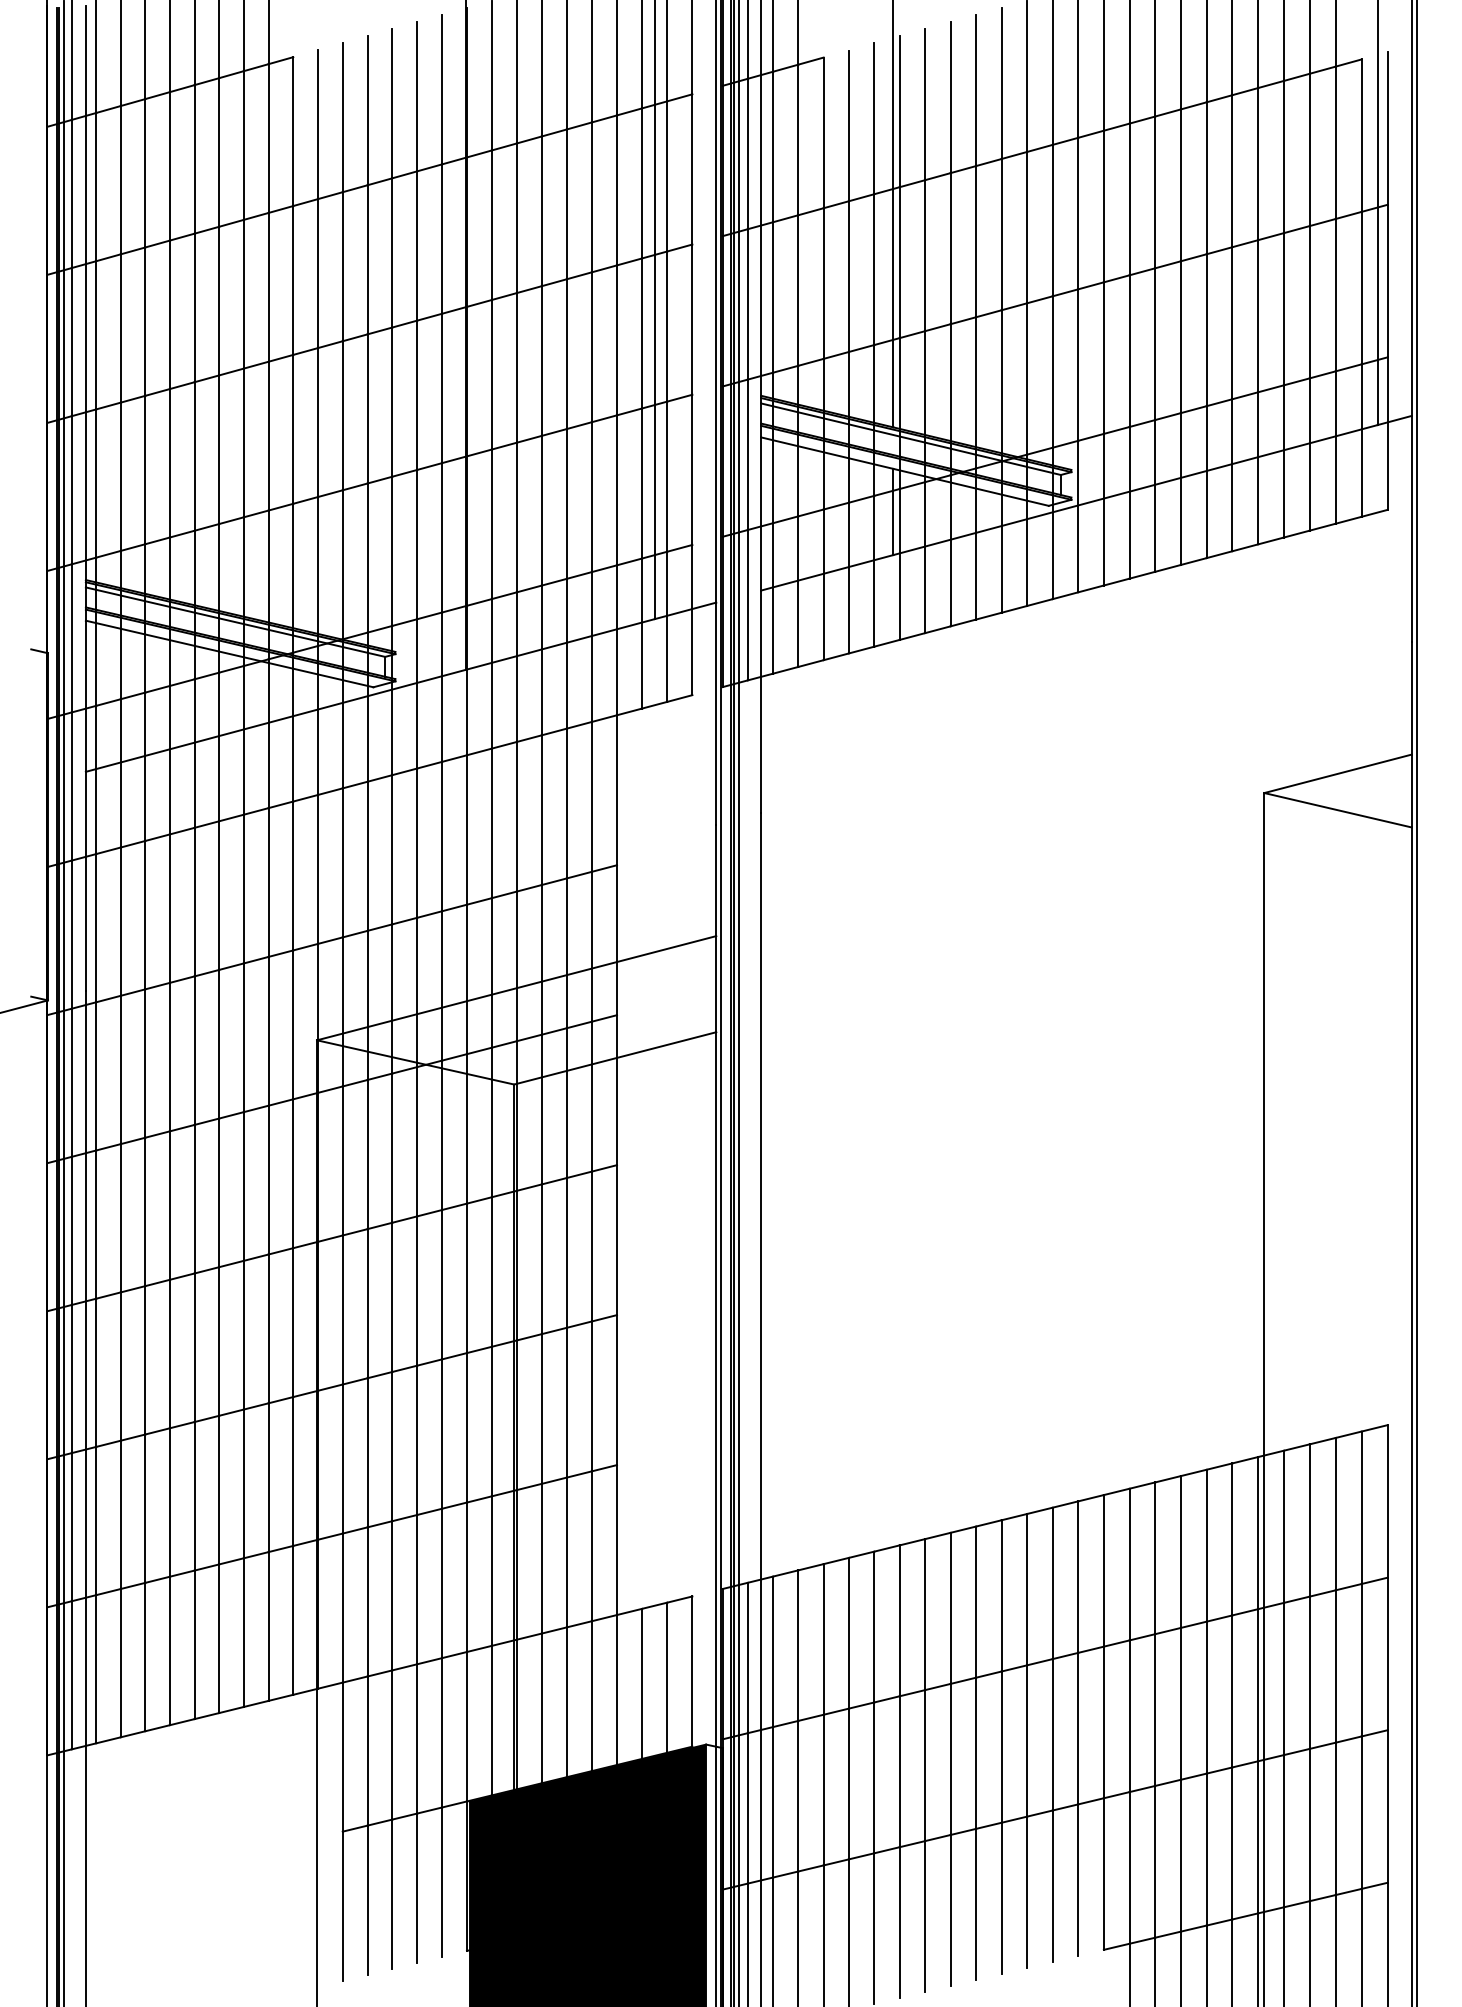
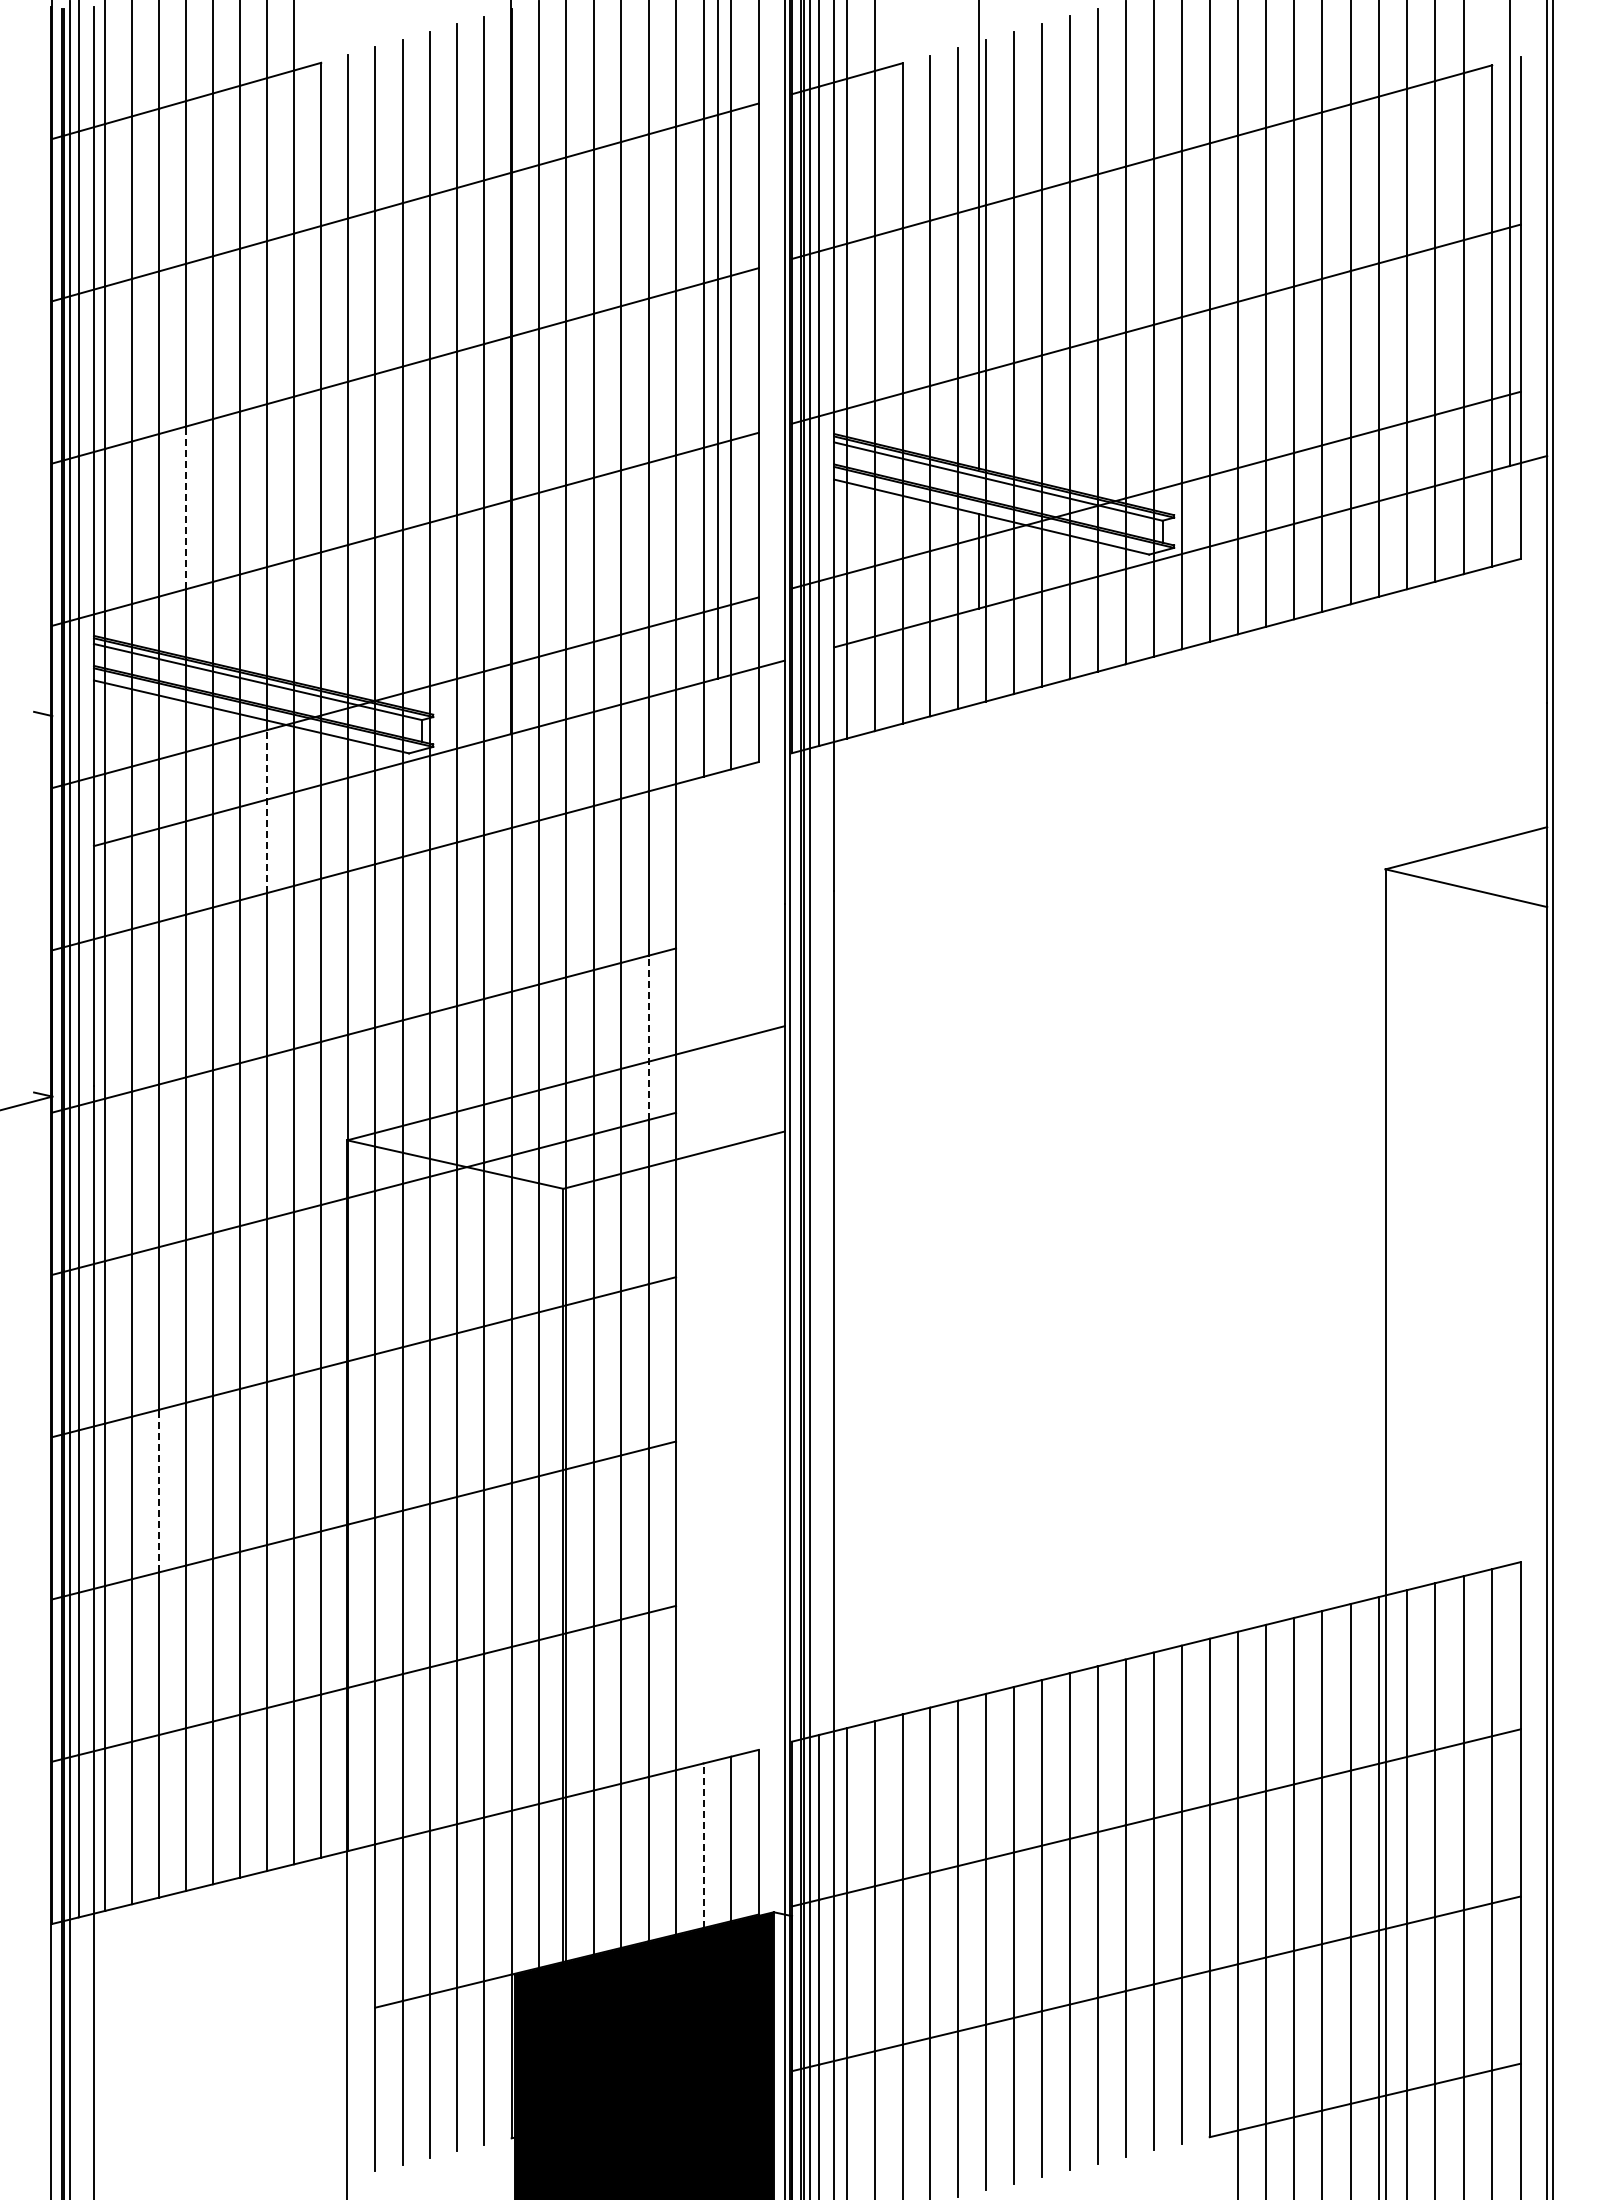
line: (170, 462) -> (186, 507), solid -> dashed
line: (244, 740) -> (267, 811), solid -> dashed
line: (591, 946) -> (648, 1037), solid -> dashed
line: (145, 1359) -> (159, 1490), solid -> dashed
line: (642, 1683) -> (703, 1845), solid -> dashed

